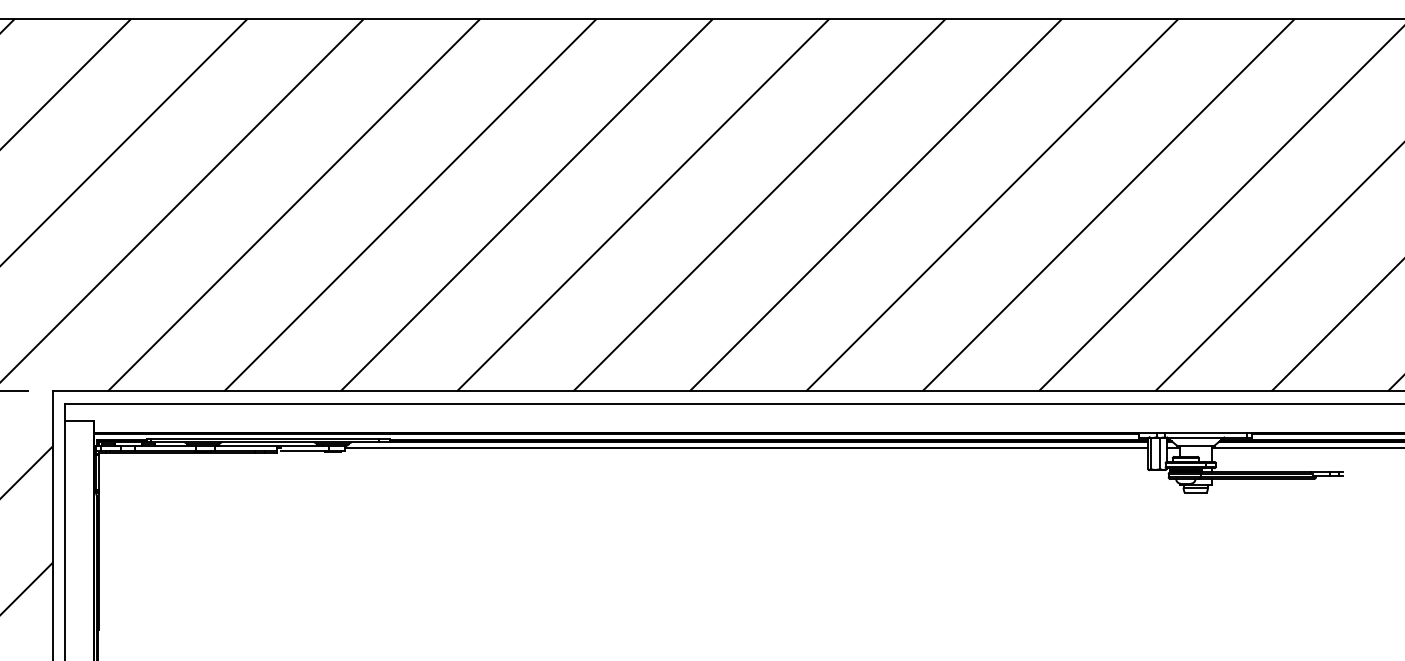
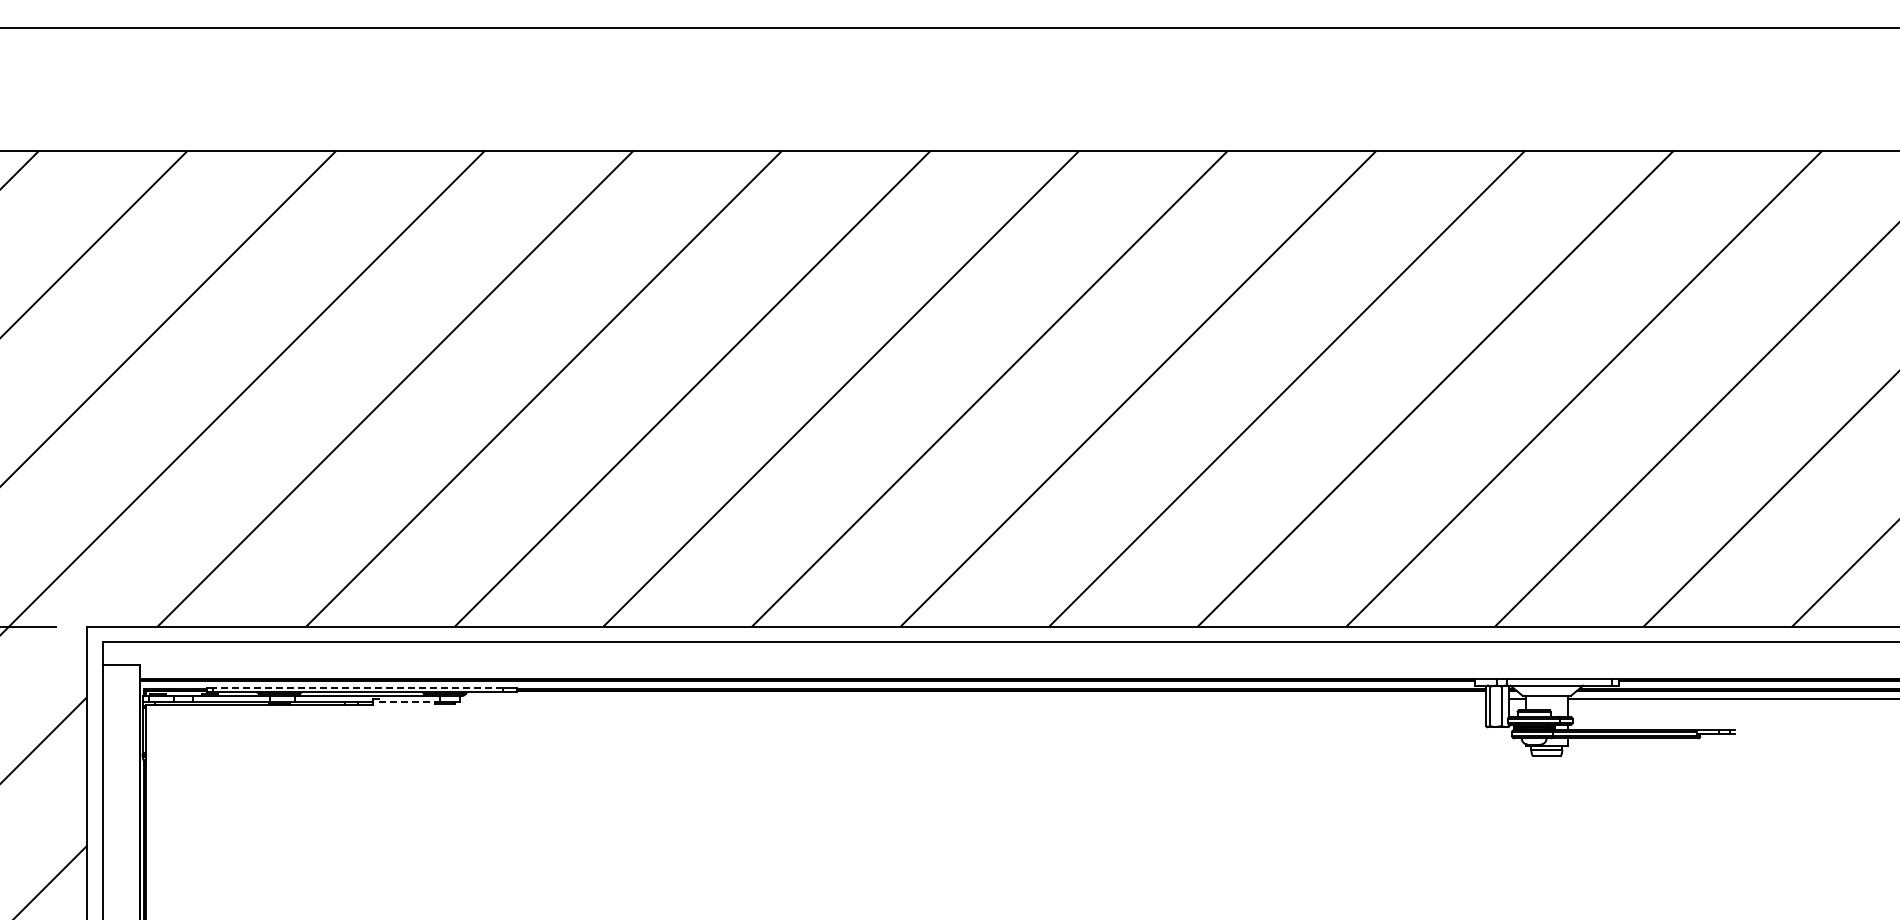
line: (264, 438) -> (357, 687), solid -> dashed
line: (746, 448) -> (973, 699), removed
line: (305, 450) -> (409, 702), solid -> dashed

